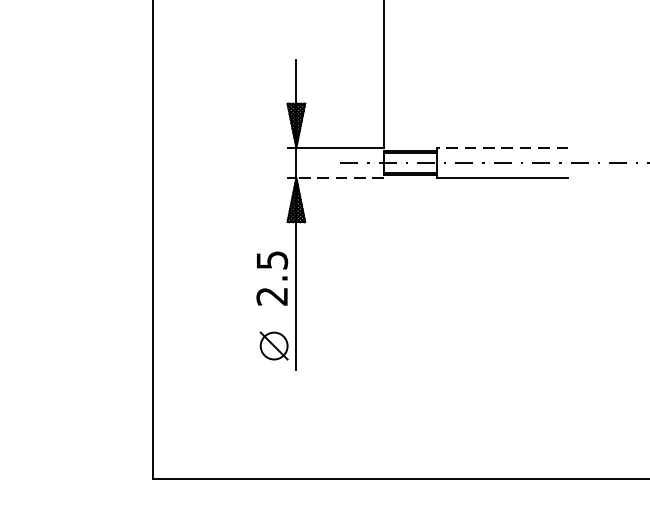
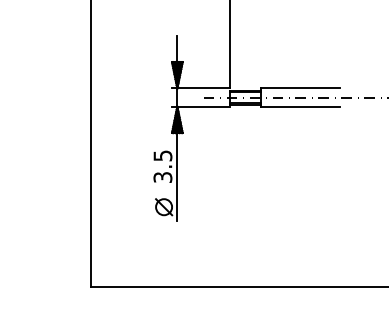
line: (502, 147) -> (300, 88), dashed -> solid
line: (340, 177) -> (203, 106), dashed -> solid
text: (271, 296) -> (162, 177), 2.5 -> 3.5

